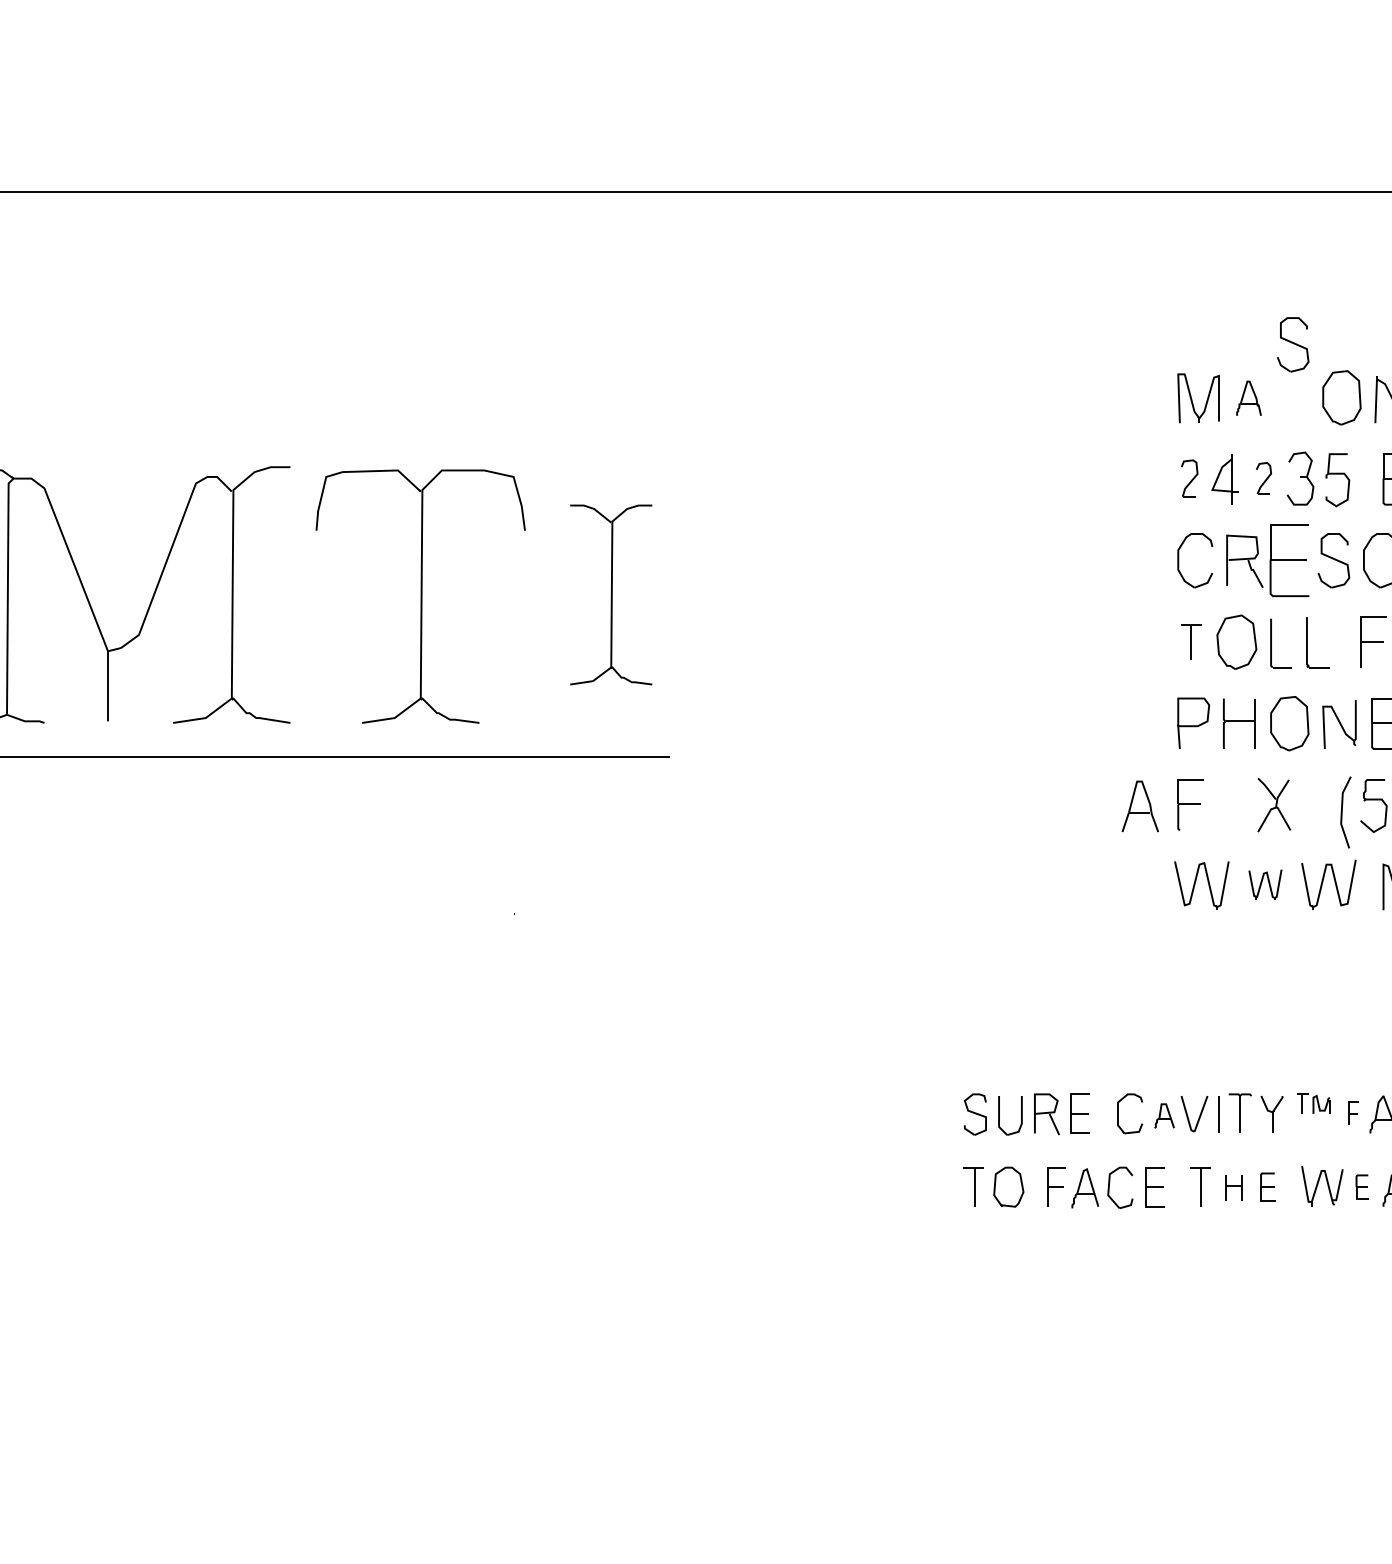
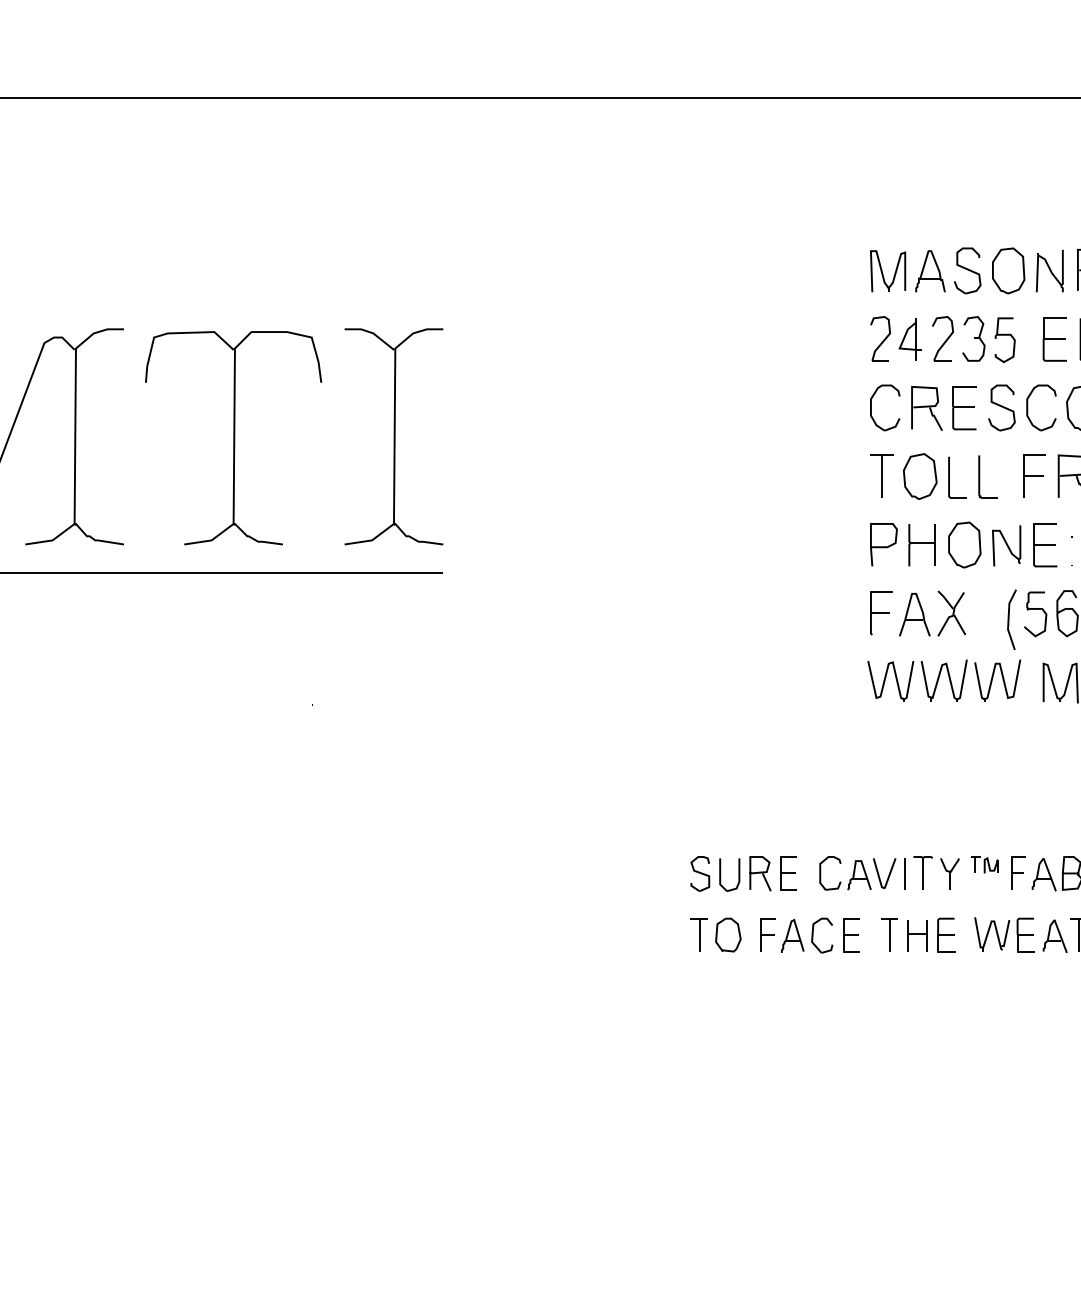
part: (1293, 344) -> (967, 270), moved
part: (1248, 398) -> (930, 271), size x1.43
part: (1189, 478) -> (880, 338), size x1.43
part: (1263, 478) -> (942, 338), size x1.67
part: (1289, 560) -> (964, 407), size x0.71
part: (610, 594) -> (393, 436), size x1.43
part: (1191, 641) -> (882, 475), size x1.43
part: (1139, 806) -> (914, 614), moved
part: (1265, 884) -> (944, 680), size x1.67
part: (1353, 1112) -> (1018, 872), size x1.67
part: (1164, 1115) -> (859, 874), size x1.43
part: (1267, 1186) -> (946, 934), size x1.43
part: (1362, 1186) -> (1025, 934), size x1.67
part: (1233, 1187) -> (917, 935), size x1.43

